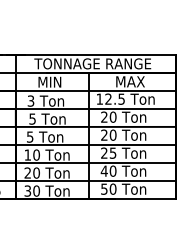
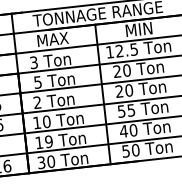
text: (49, 81) -> (52, 38), MIN -> MAX
text: (135, 81) -> (147, 28), MAX -> MIN
text: (30, 136) -> (37, 101), 5 -> 2
text: (104, 152) -> (121, 110), 25 -> 55
text: (31, 172) -> (43, 141), 20 -> 19

